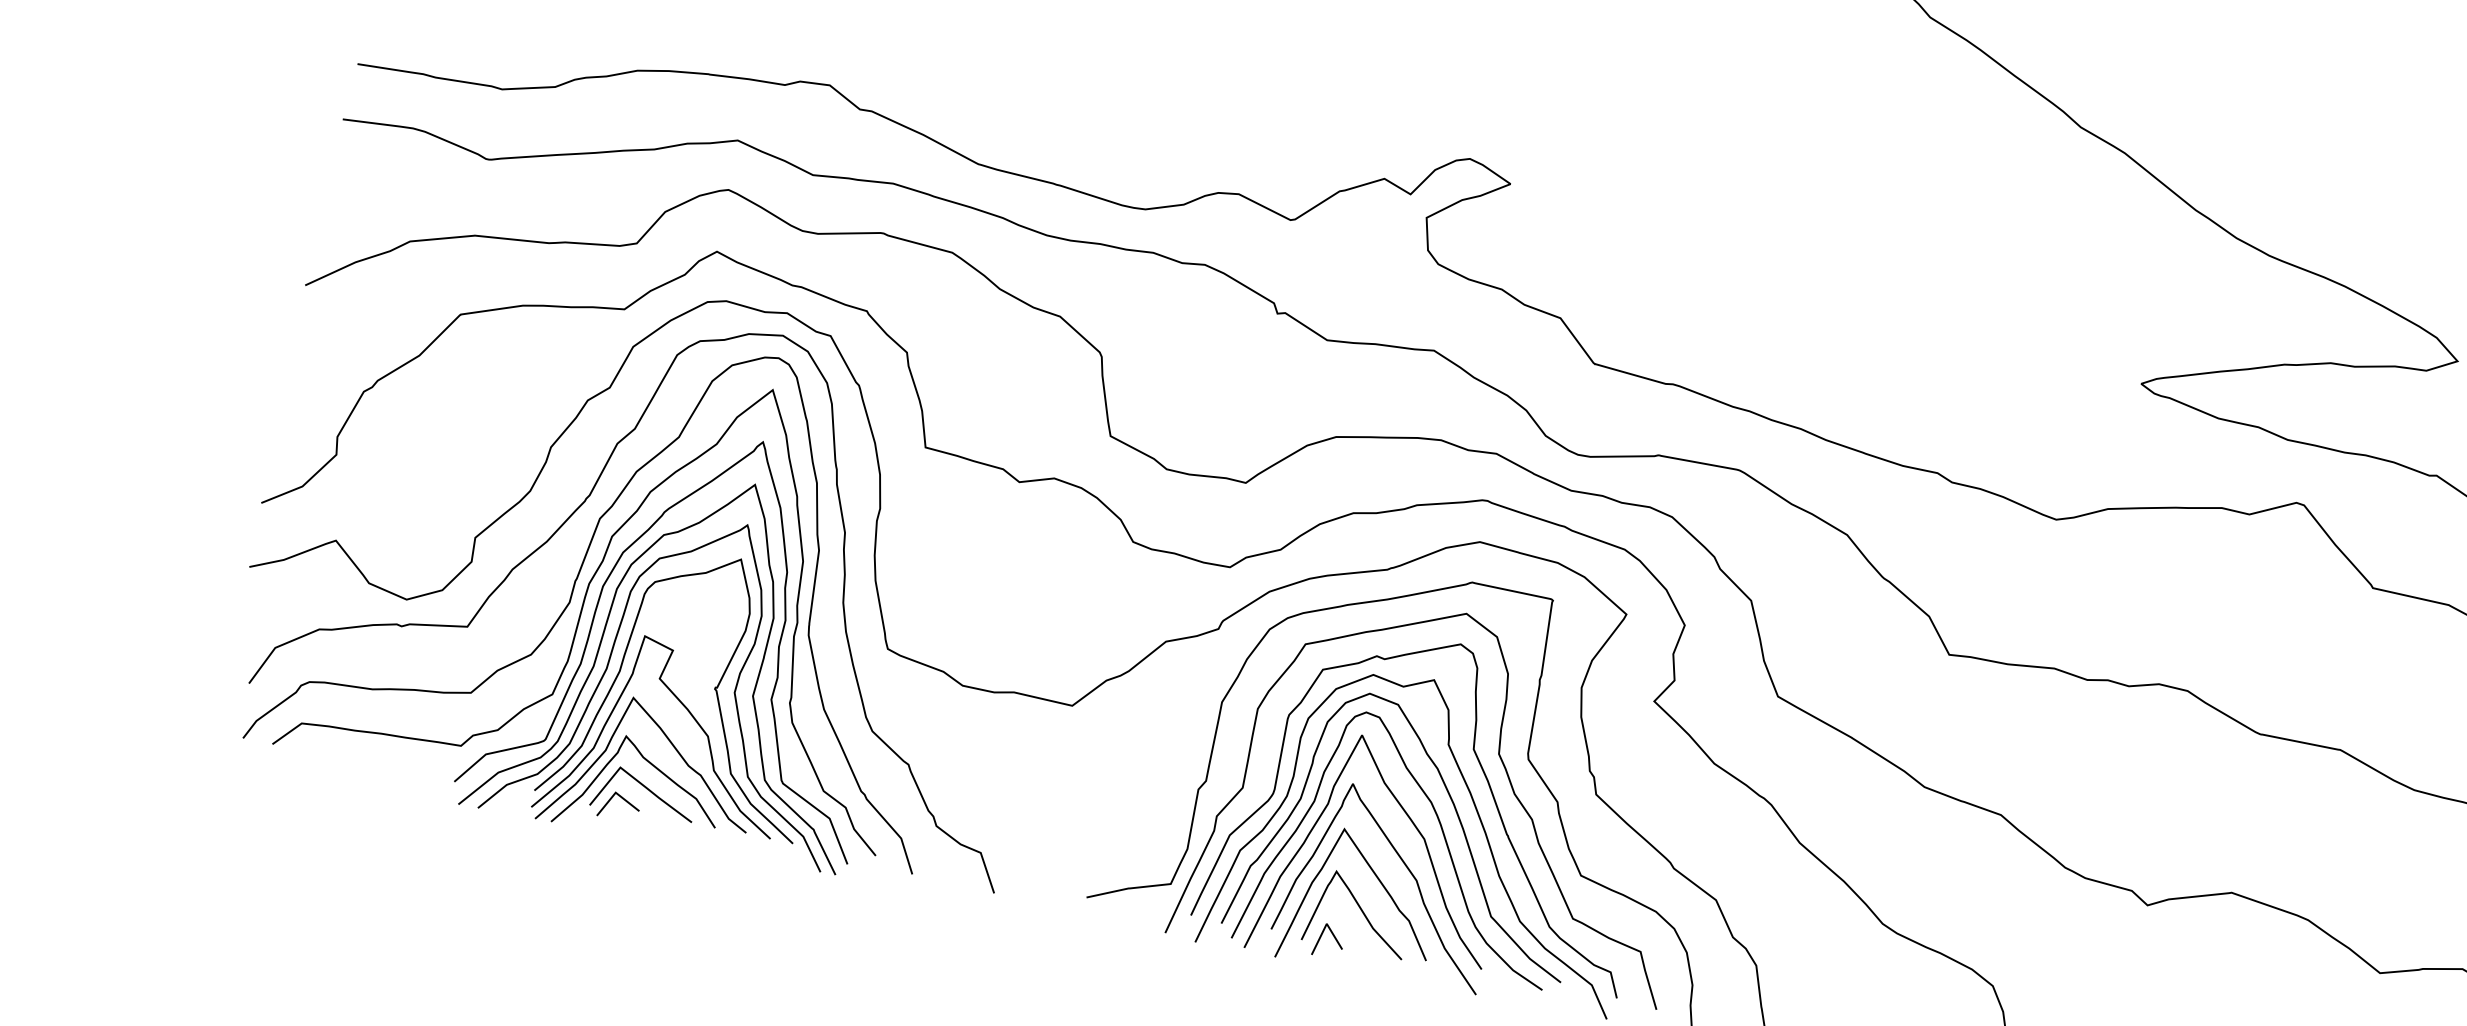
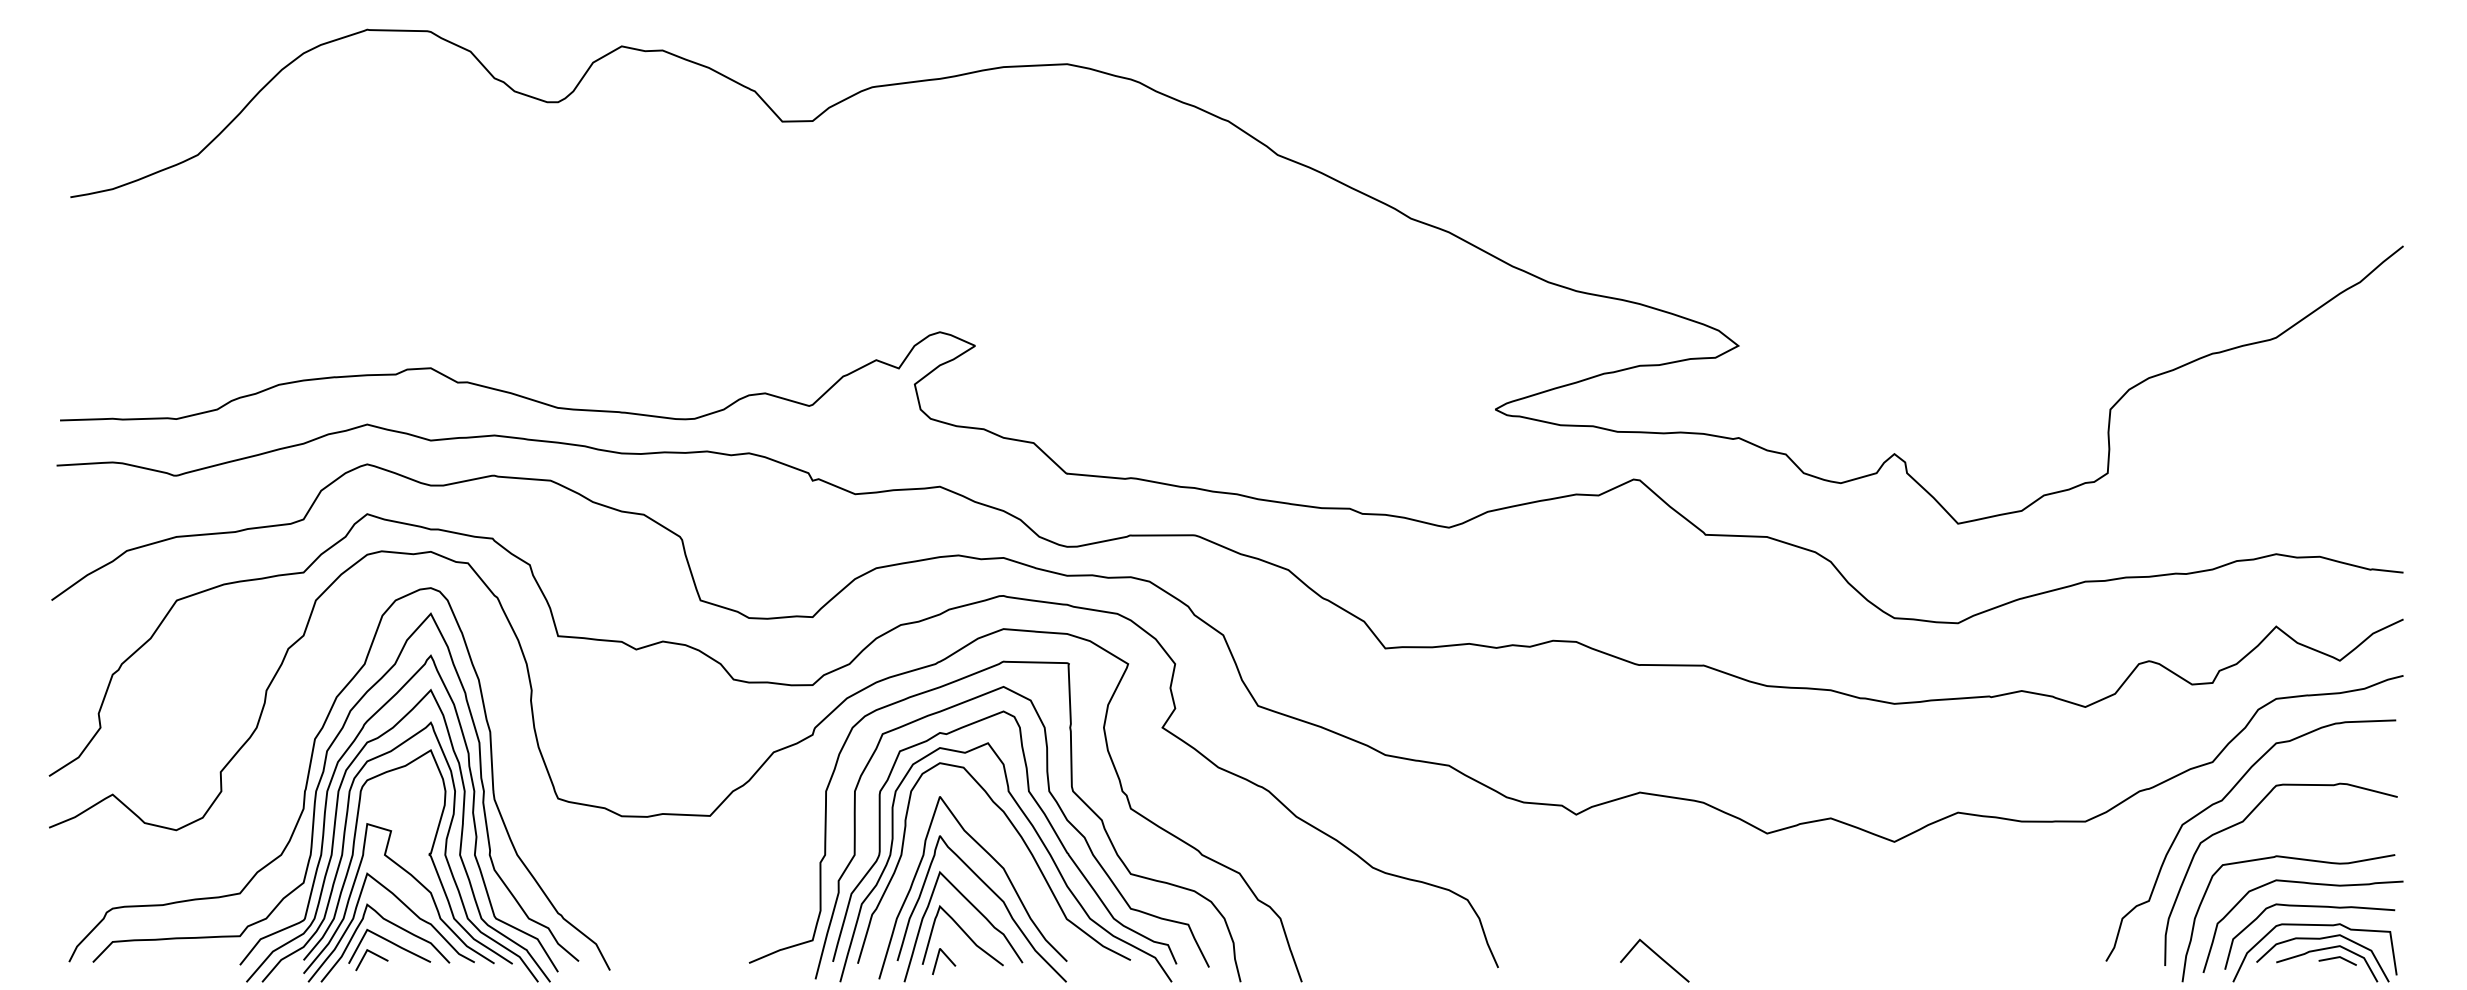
curve: (585, 502) -> (301, 728), removed
curve: (1442, 836) -> (1017, 863), removed

